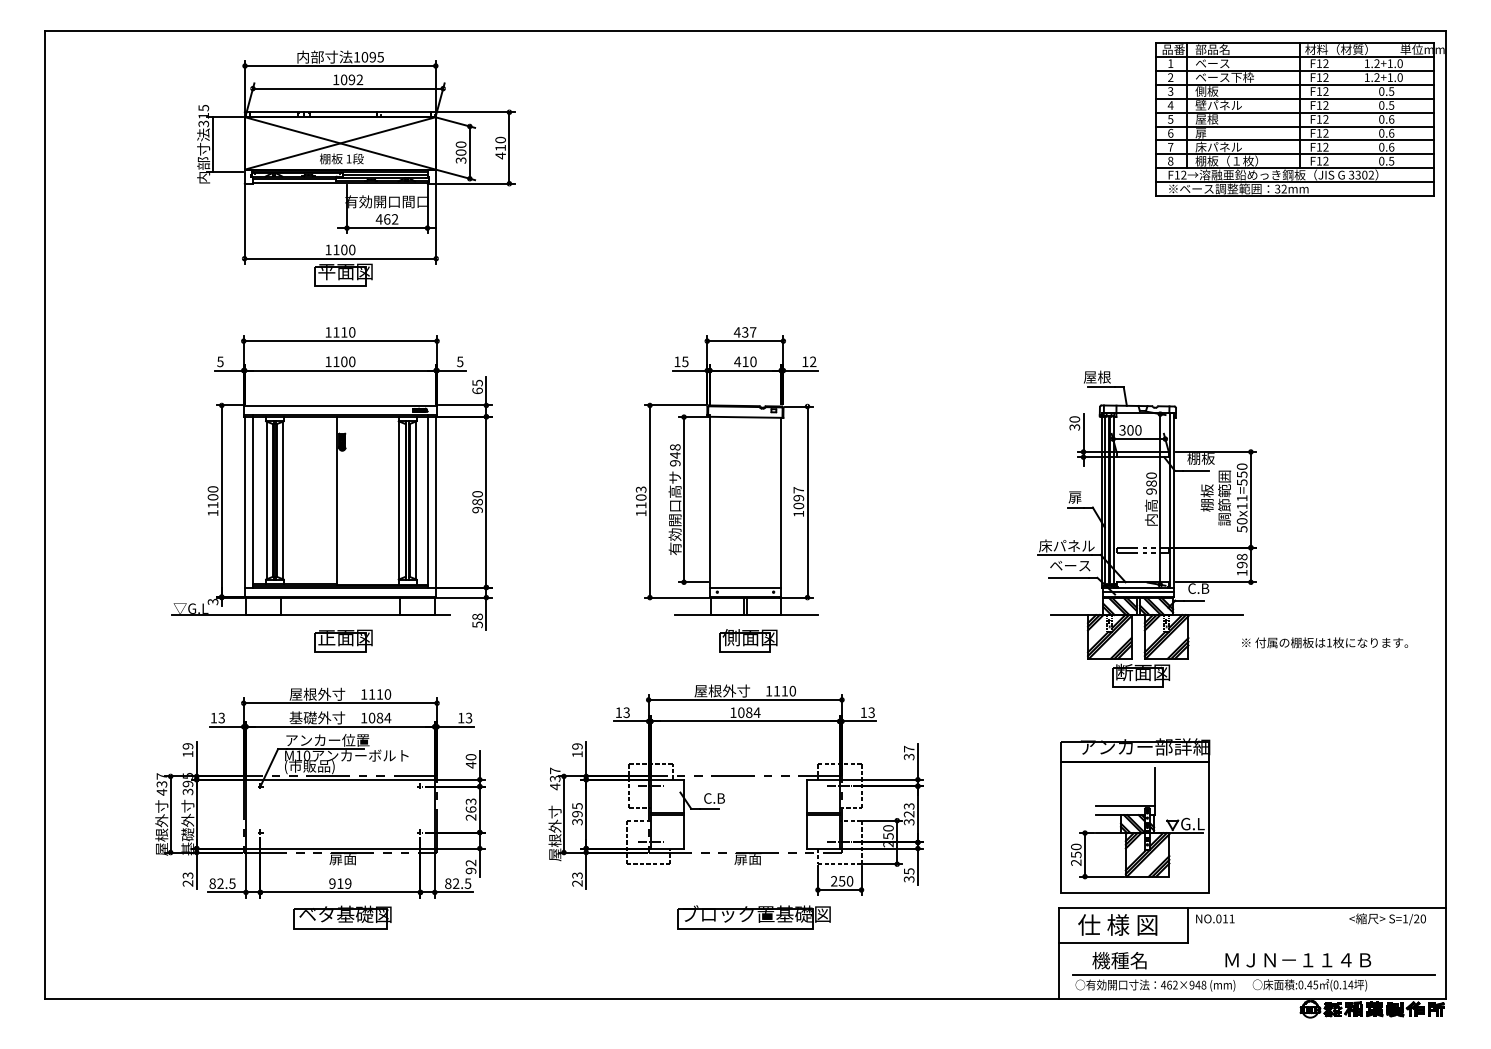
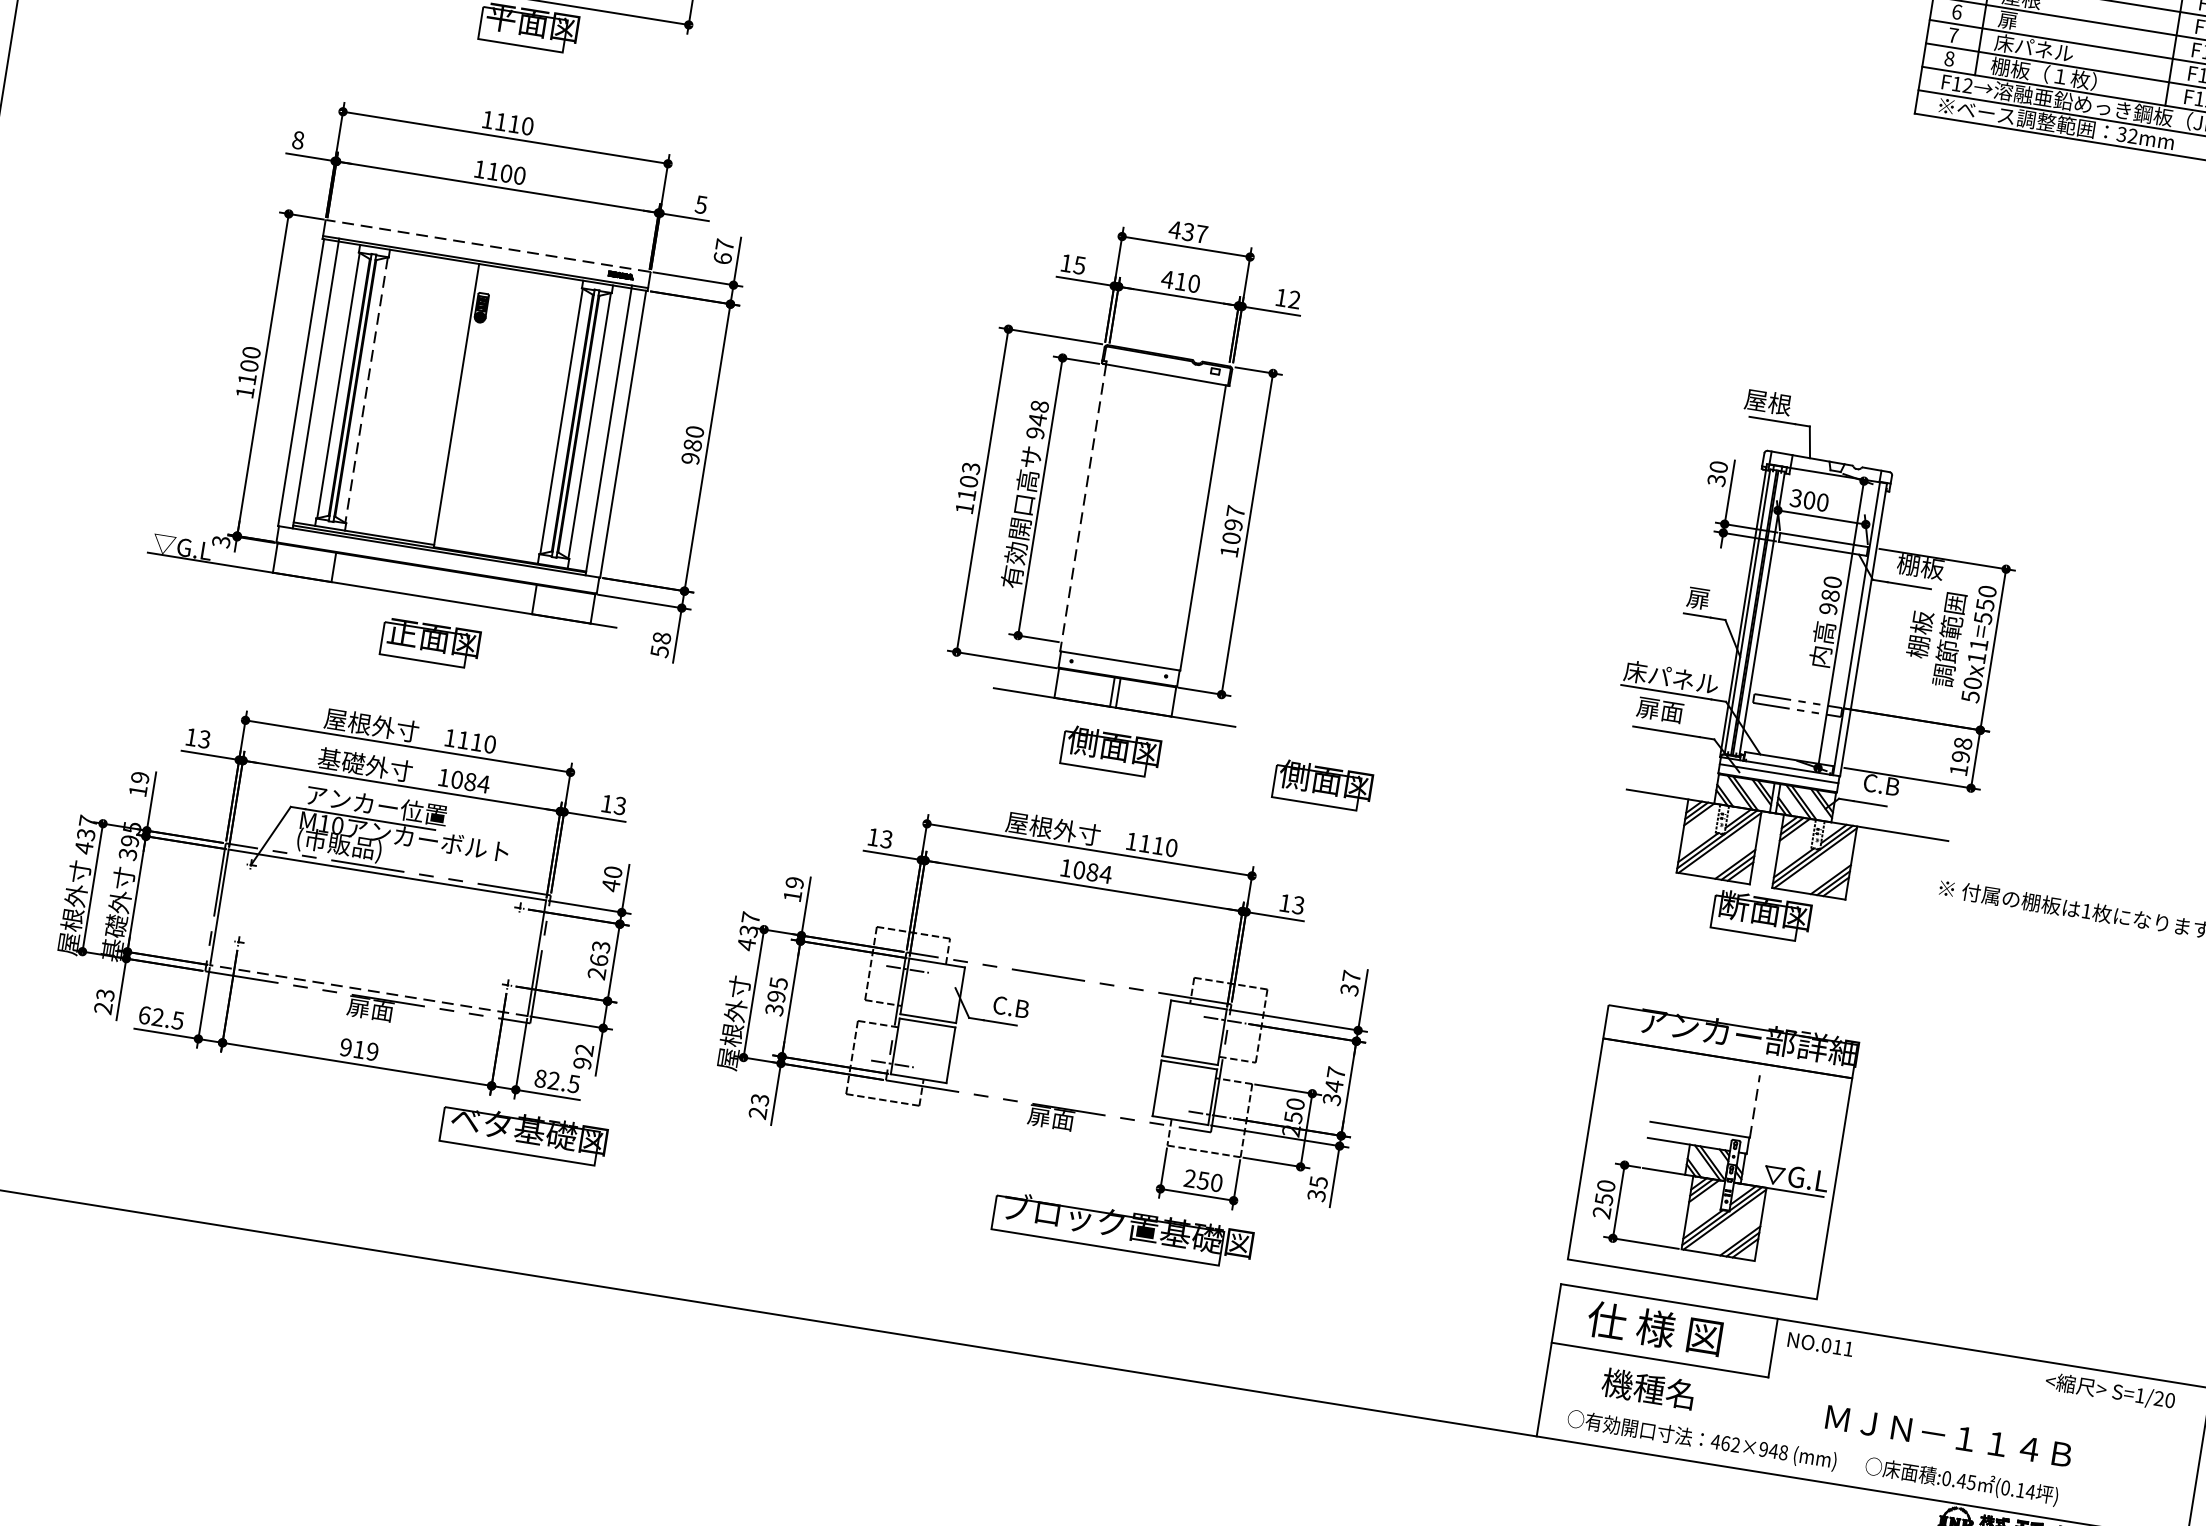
text: (220, 361) -> (298, 139), 5 -> 8
text: (477, 382) -> (724, 244), 65 -> 67
line: (339, 405) -> (486, 245), solid -> dashed
line: (283, 500) -> (366, 390), solid -> dashed
line: (709, 502) -> (1082, 508), solid -> dashed
text: (1069, 565) -> (1670, 711), ベース -> 扉面
part: (874, 640) -> (1322, 784), added
line: (1155, 786) -> (1755, 1105), solid -> dashed
text: (908, 810) -> (1334, 1079), 323 -> 347
line: (339, 848) -> (367, 990), solid -> dashed
text: (212, 883) -> (144, 1014), 82.5 -> 62.5
part: (342, 917) -> (523, 1134), moved
part: (753, 917) -> (1122, 1230), moved
line: (1254, 974) -> (1871, 1448), removed

